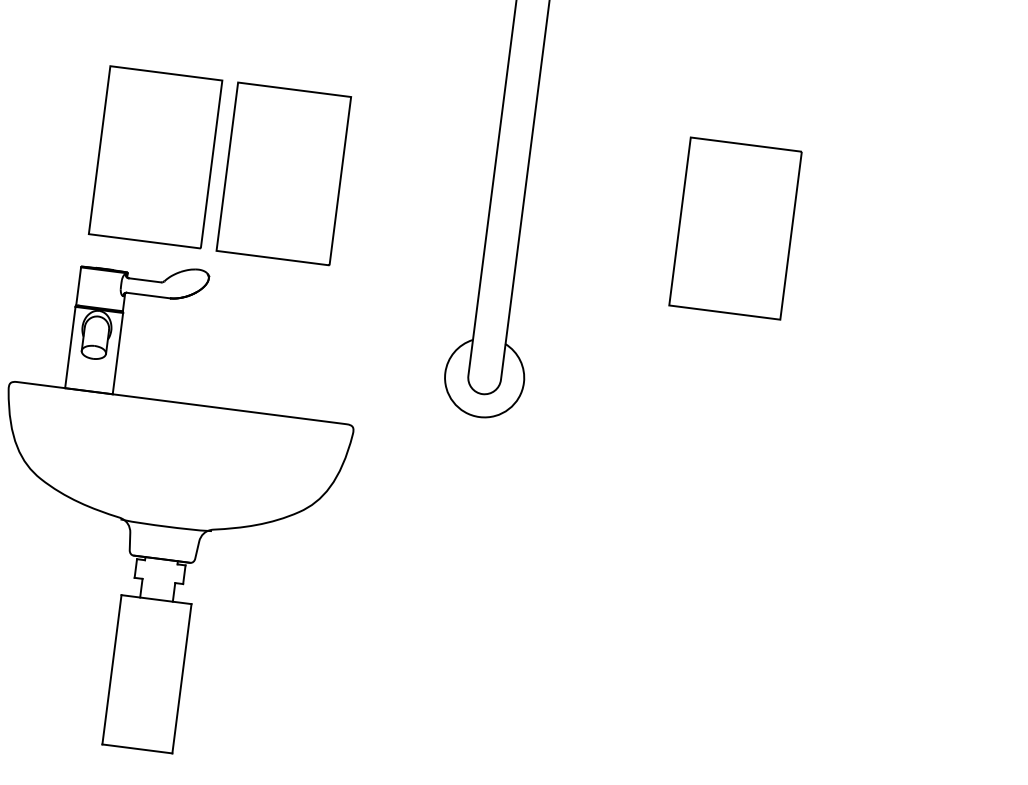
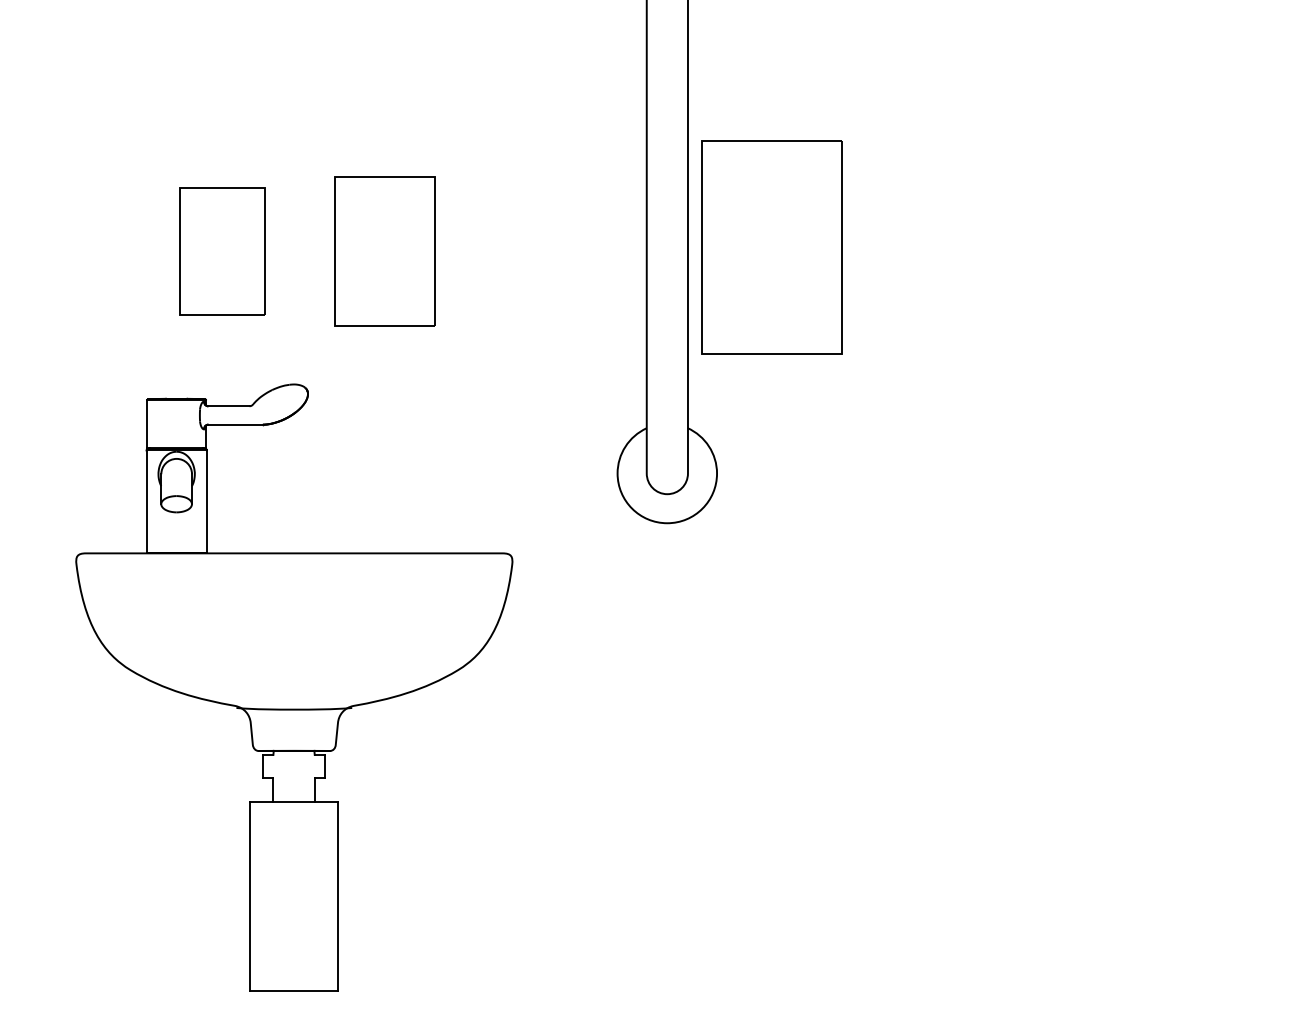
part: (155, 157) -> (222, 251), size x0.6
part: (283, 173) -> (384, 251), size x0.7
part: (735, 228) -> (771, 247), moved

